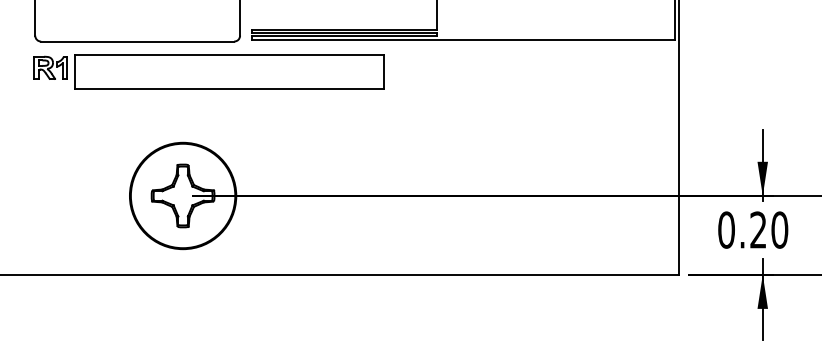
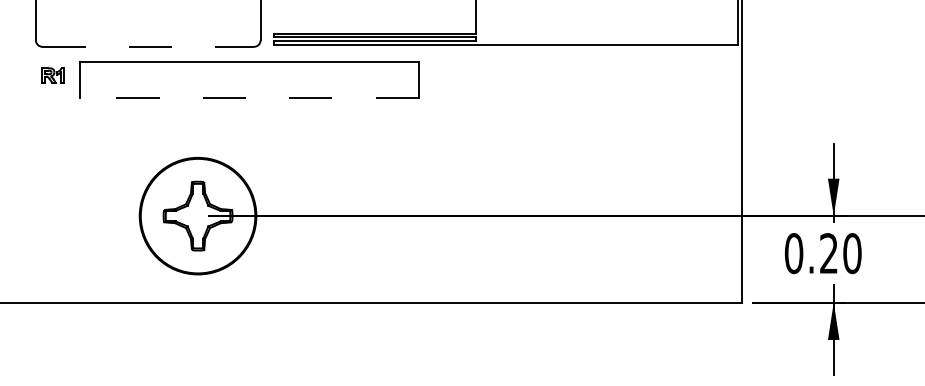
line: (137, 41) -> (148, 46), solid -> dashed
part: (50, 67) -> (52, 75), size x0.6
line: (229, 88) -> (248, 98), solid -> dashed

